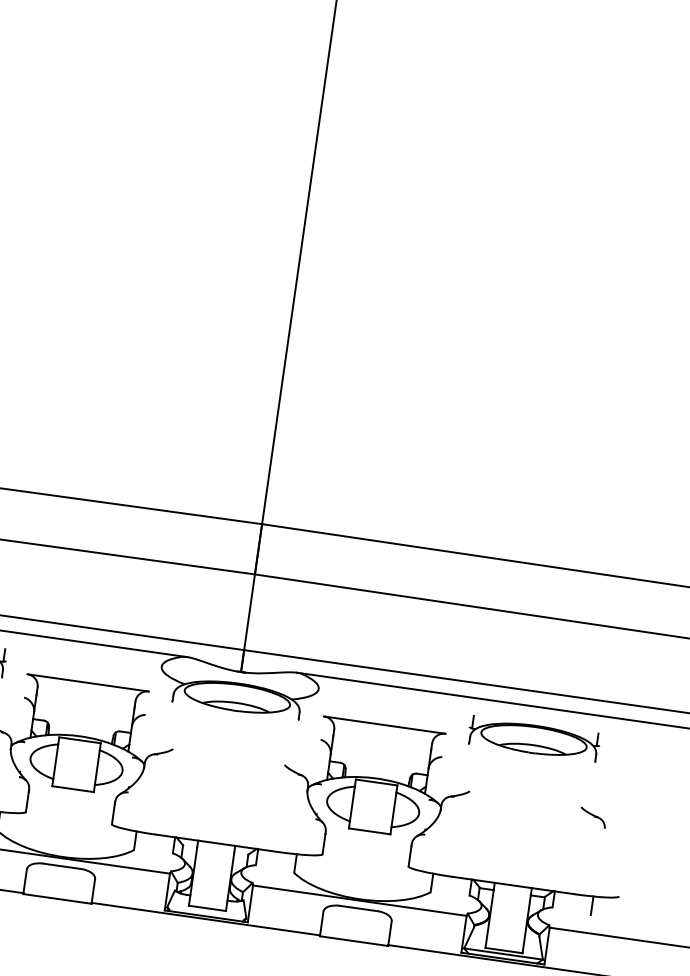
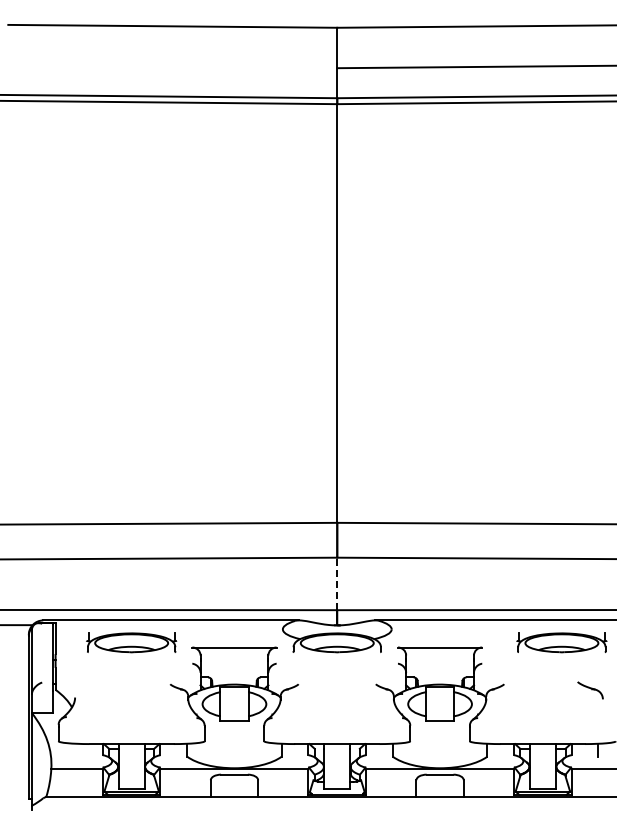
line: (249, 611) -> (337, 583), solid -> dashed
part: (533, 738) -> (561, 642), moved
part: (593, 816) -> (590, 689), size x1.4

